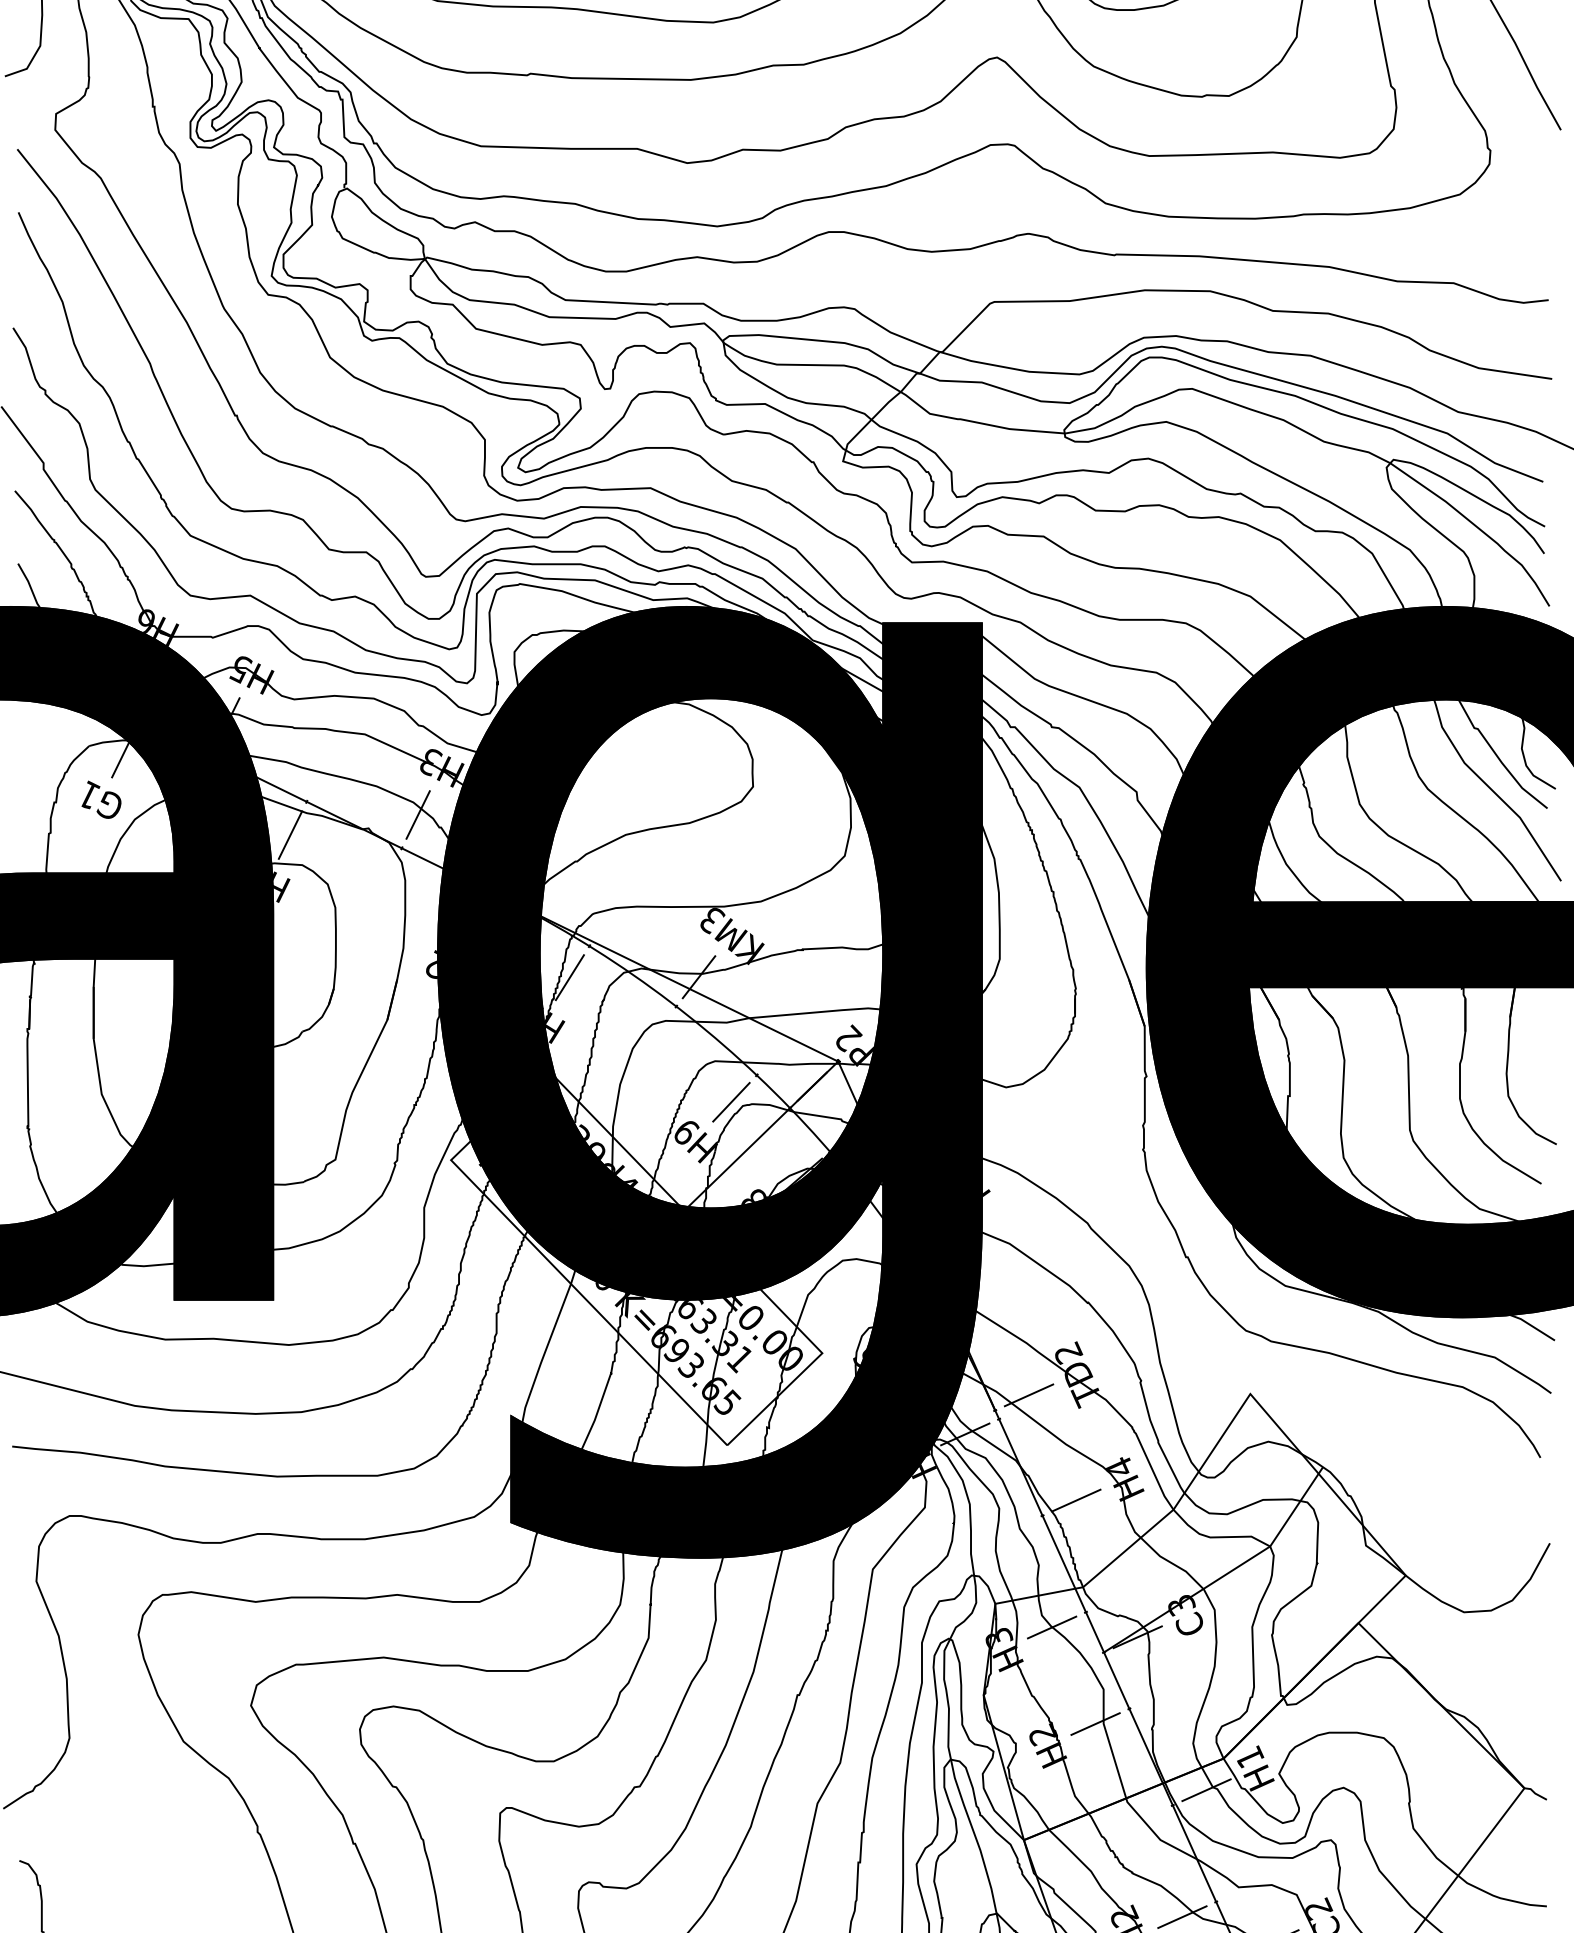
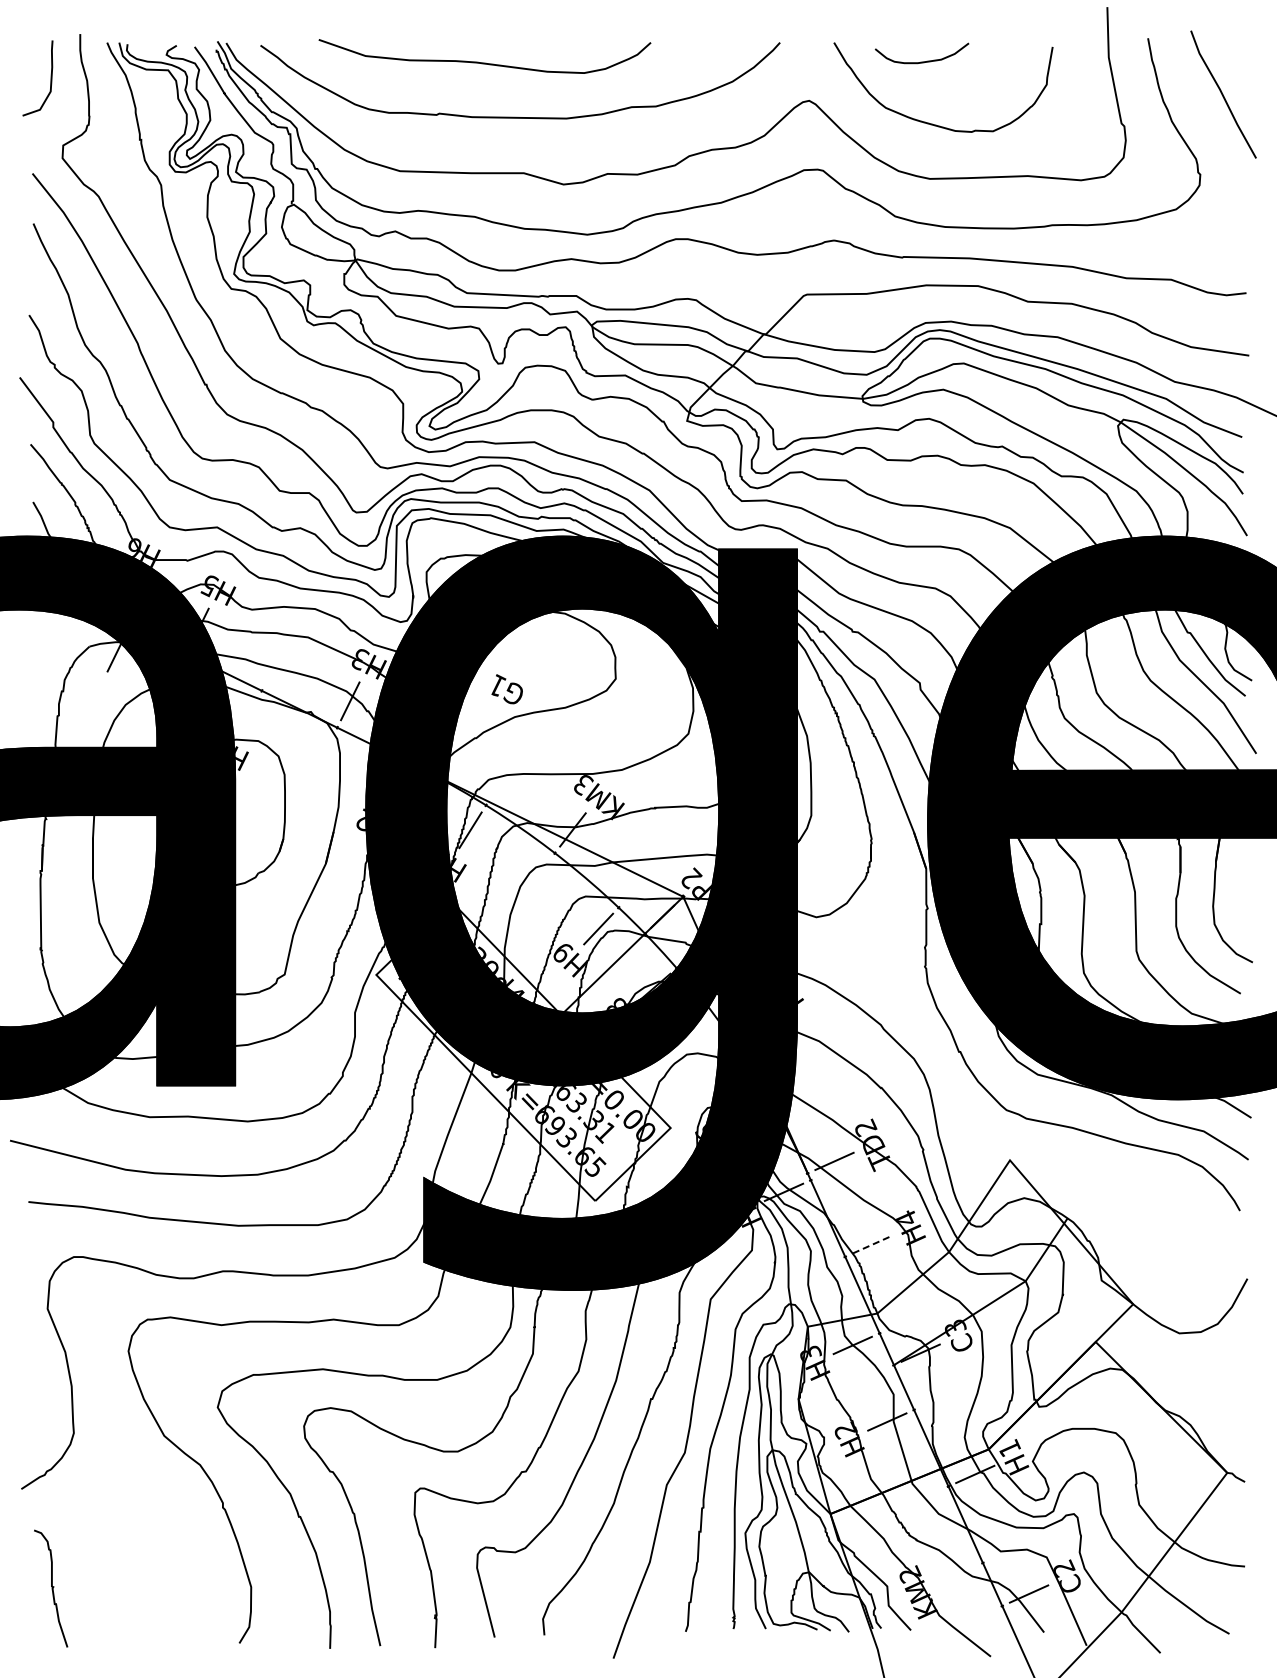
text: (100, 800) -> (506, 689), moved
line: (289, 835) -> (248, 717), removed
line: (1076, 1500) -> (872, 1244), solid -> dashed
line: (1182, 1916) -> (956, 1574), removed

